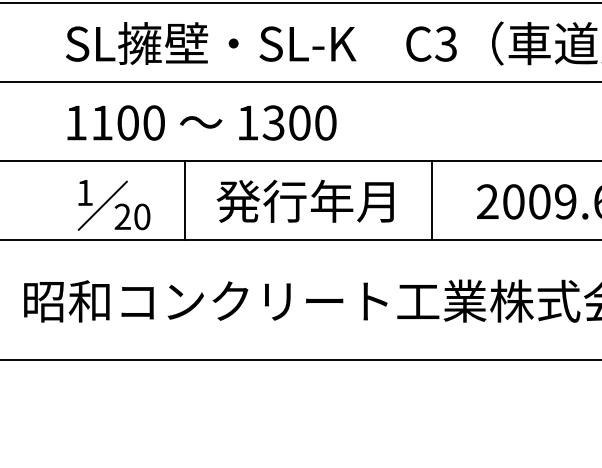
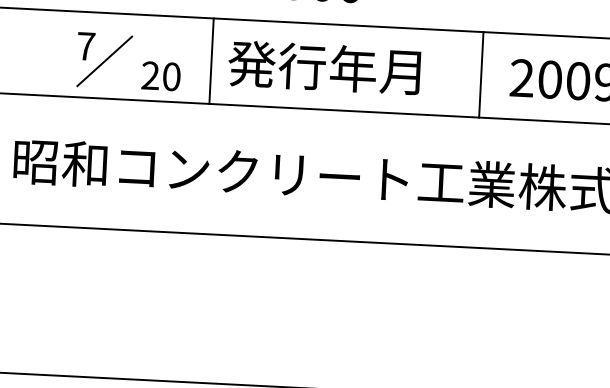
text: (85, 192) -> (86, 46), 1 -> 7
line: (185, 200) -> (211, 61), moved
line: (432, 200) -> (481, 74), moved
text: (132, 216) -> (161, 75), moved

